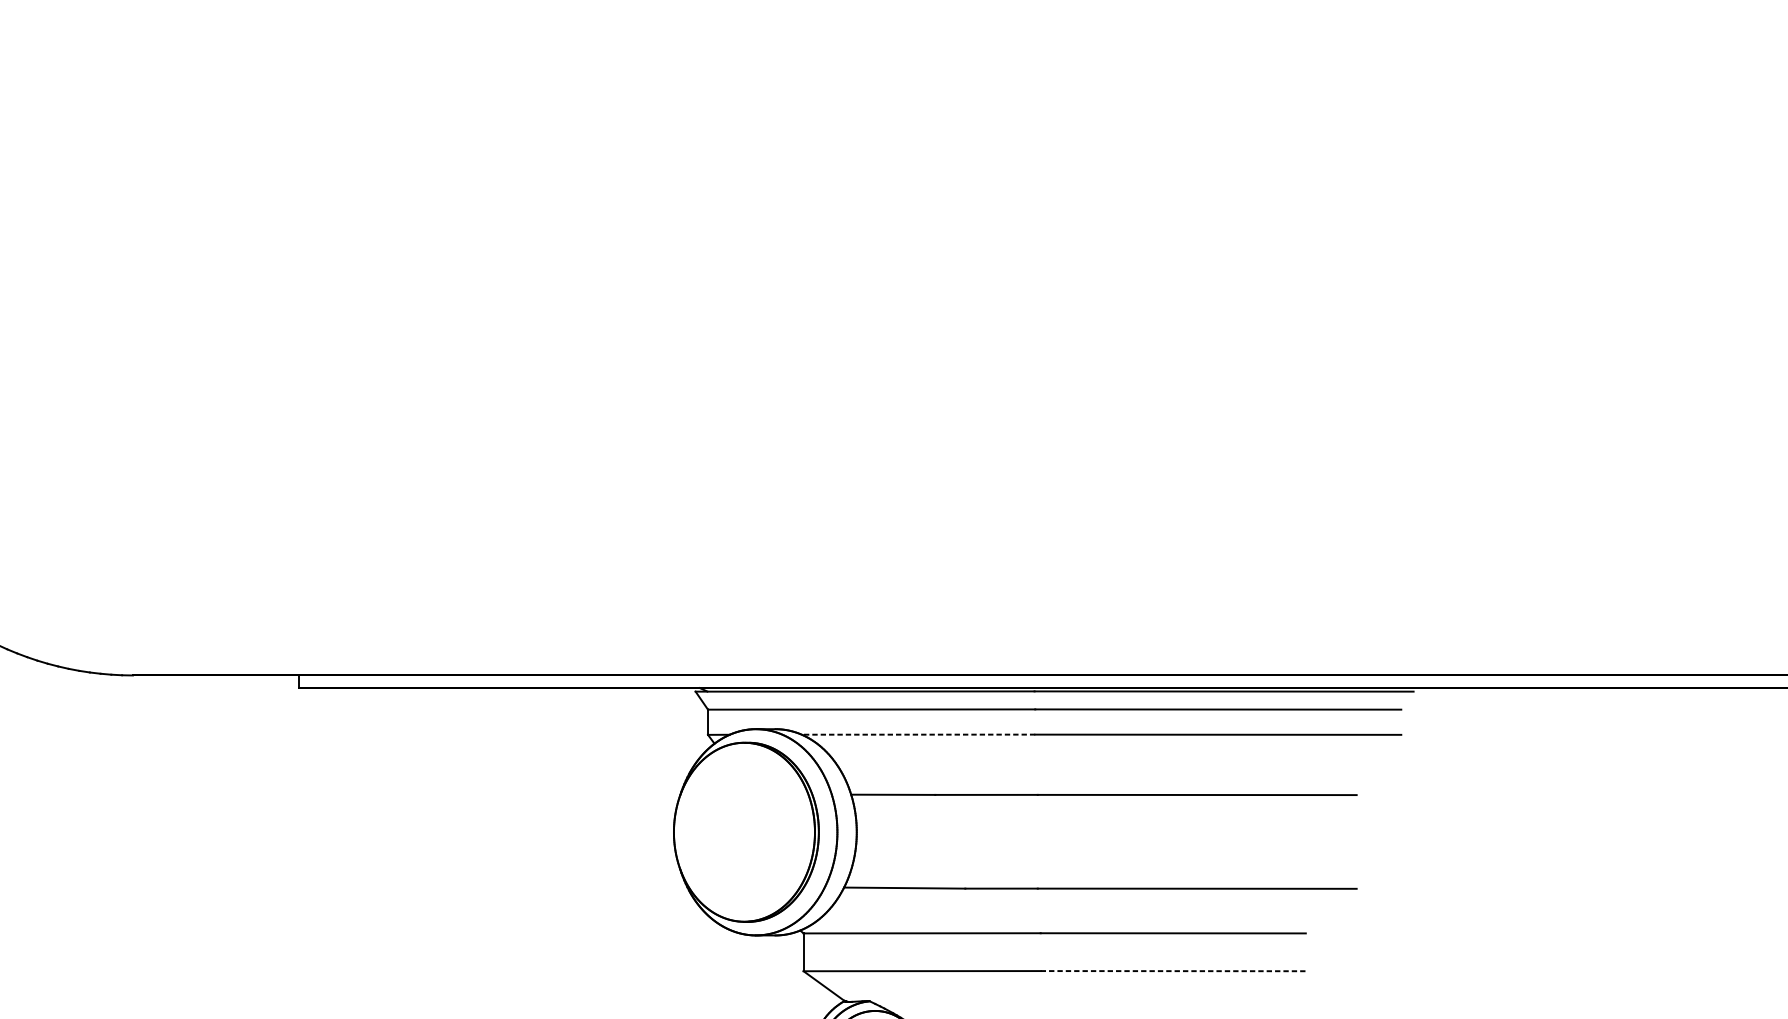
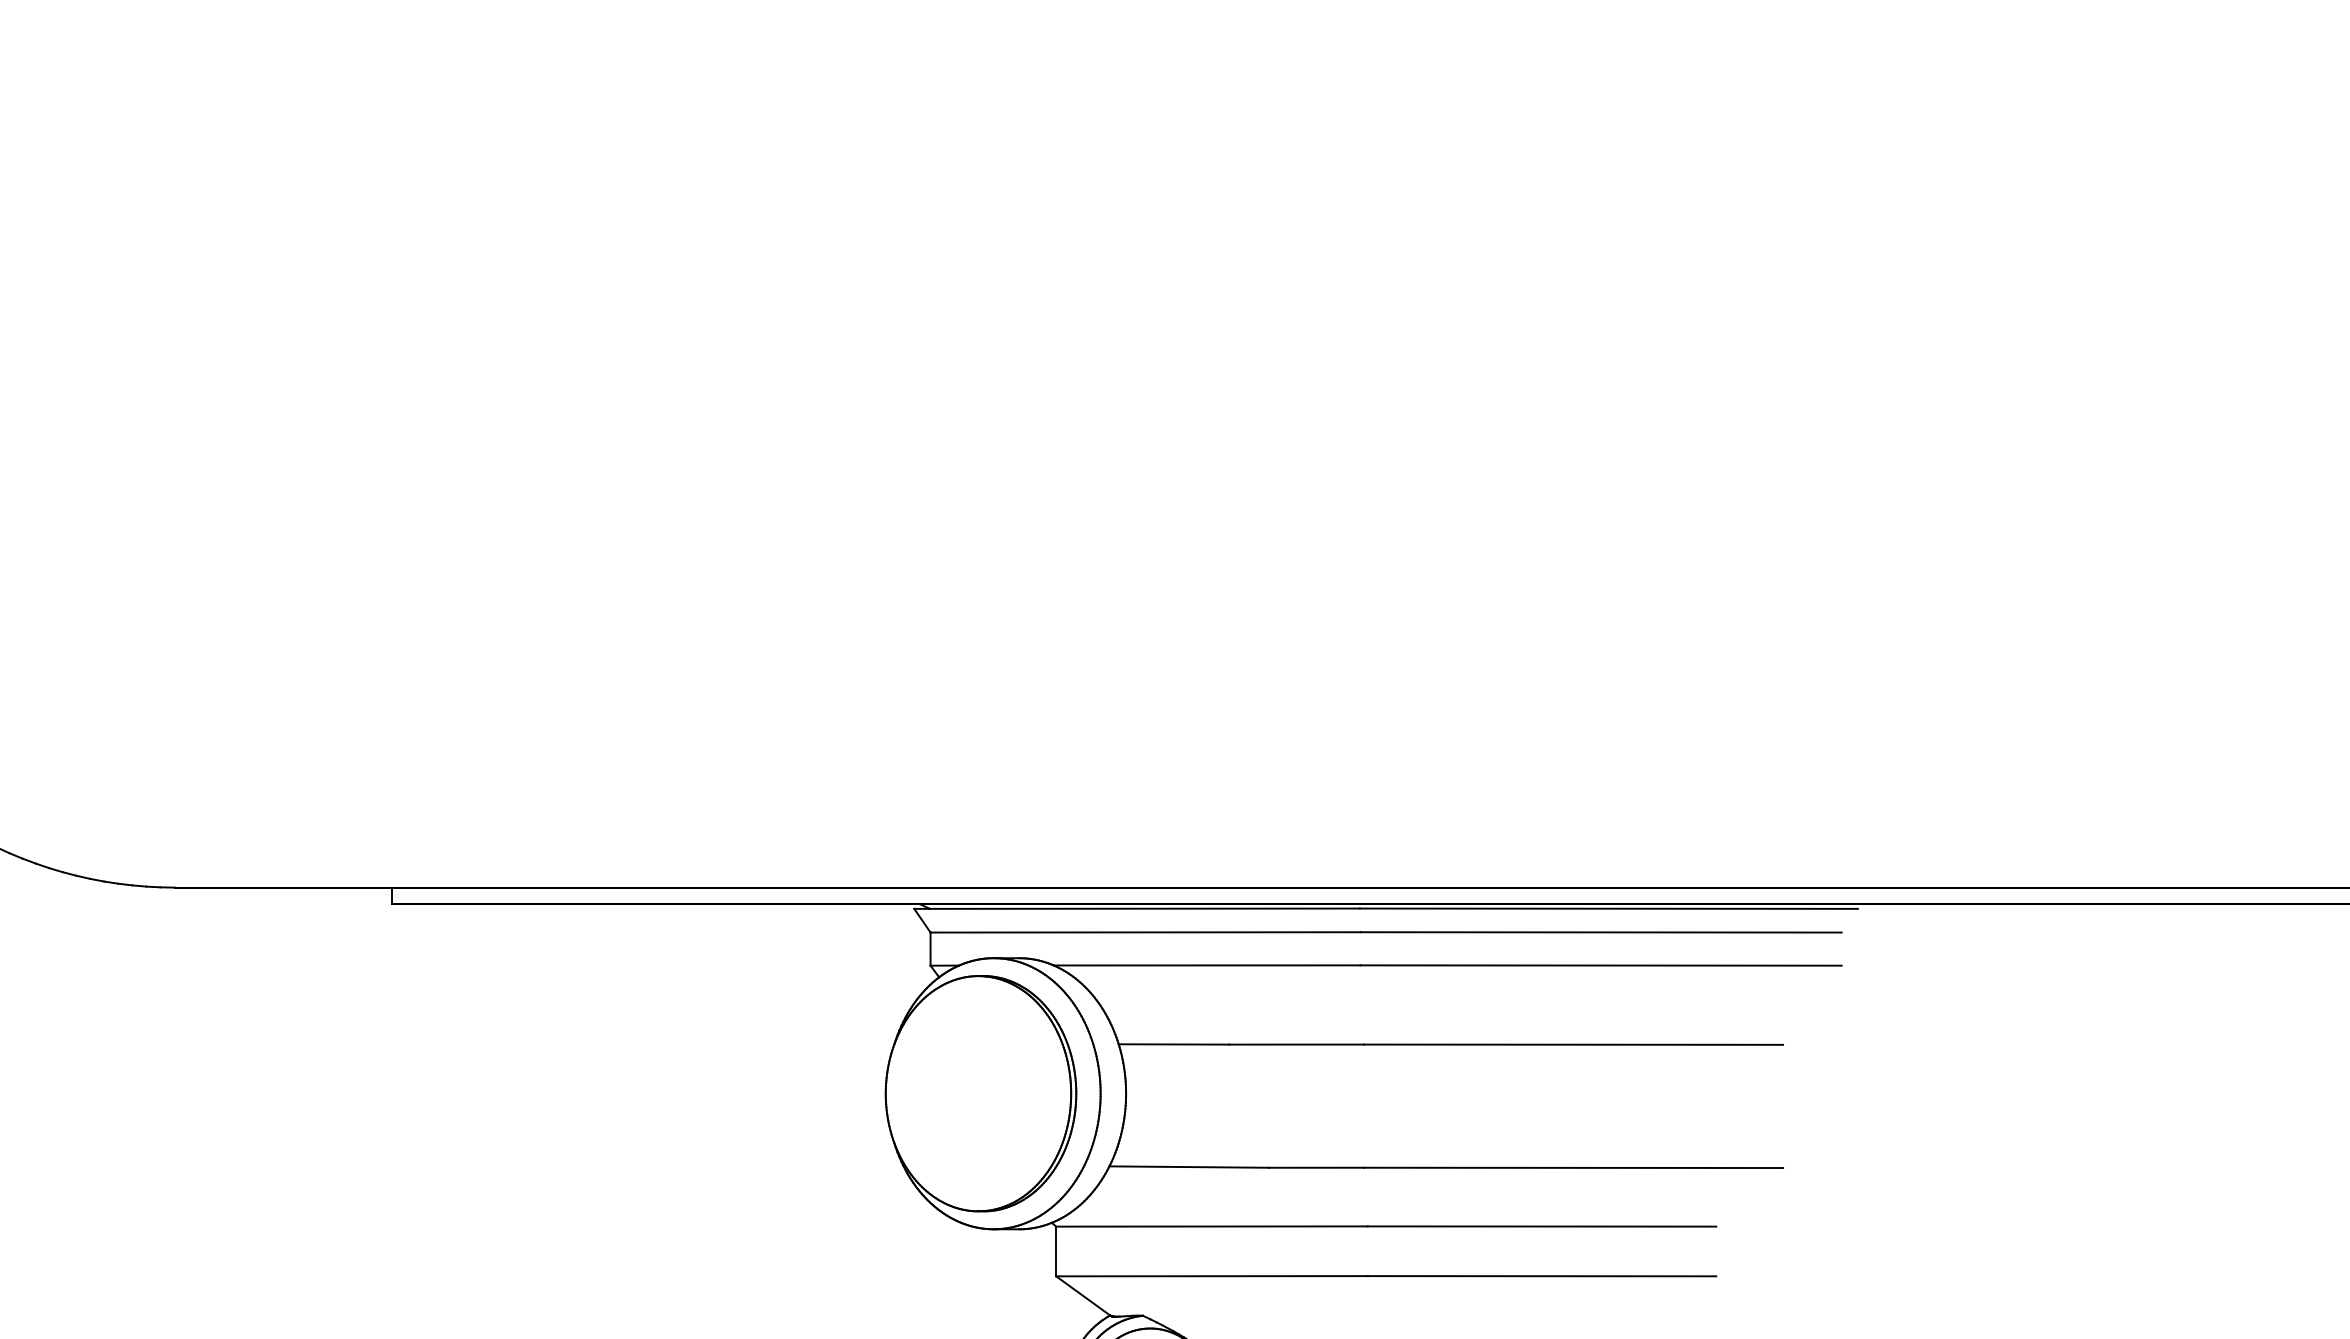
line: (917, 734) -> (1206, 965), dashed -> solid
line: (1173, 971) -> (1542, 1276), dashed -> solid

